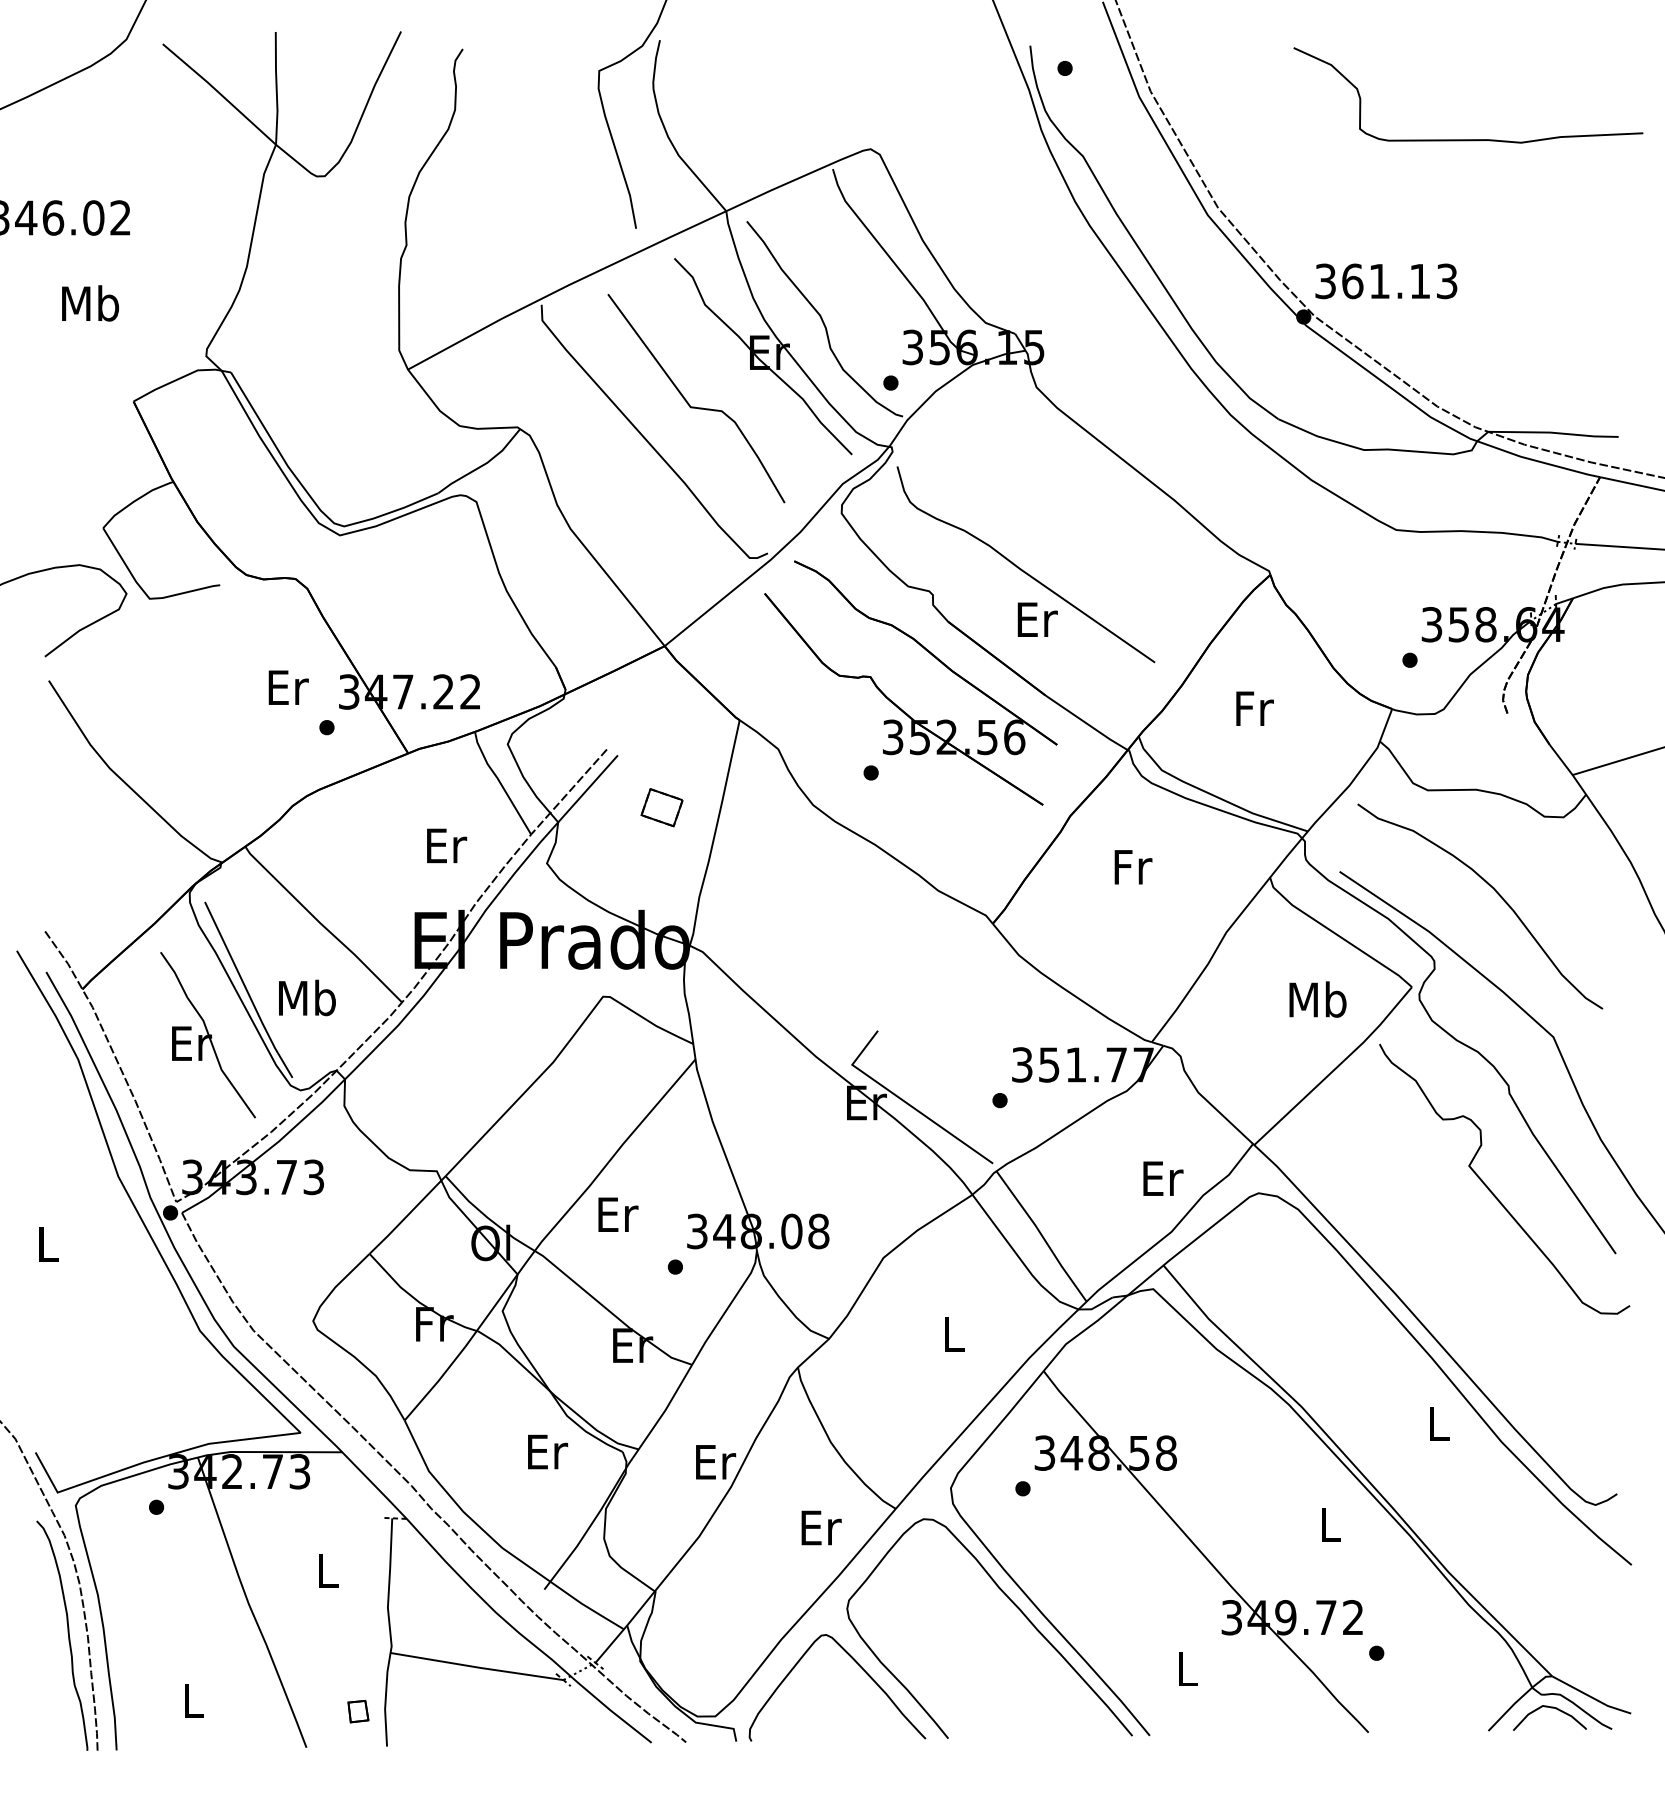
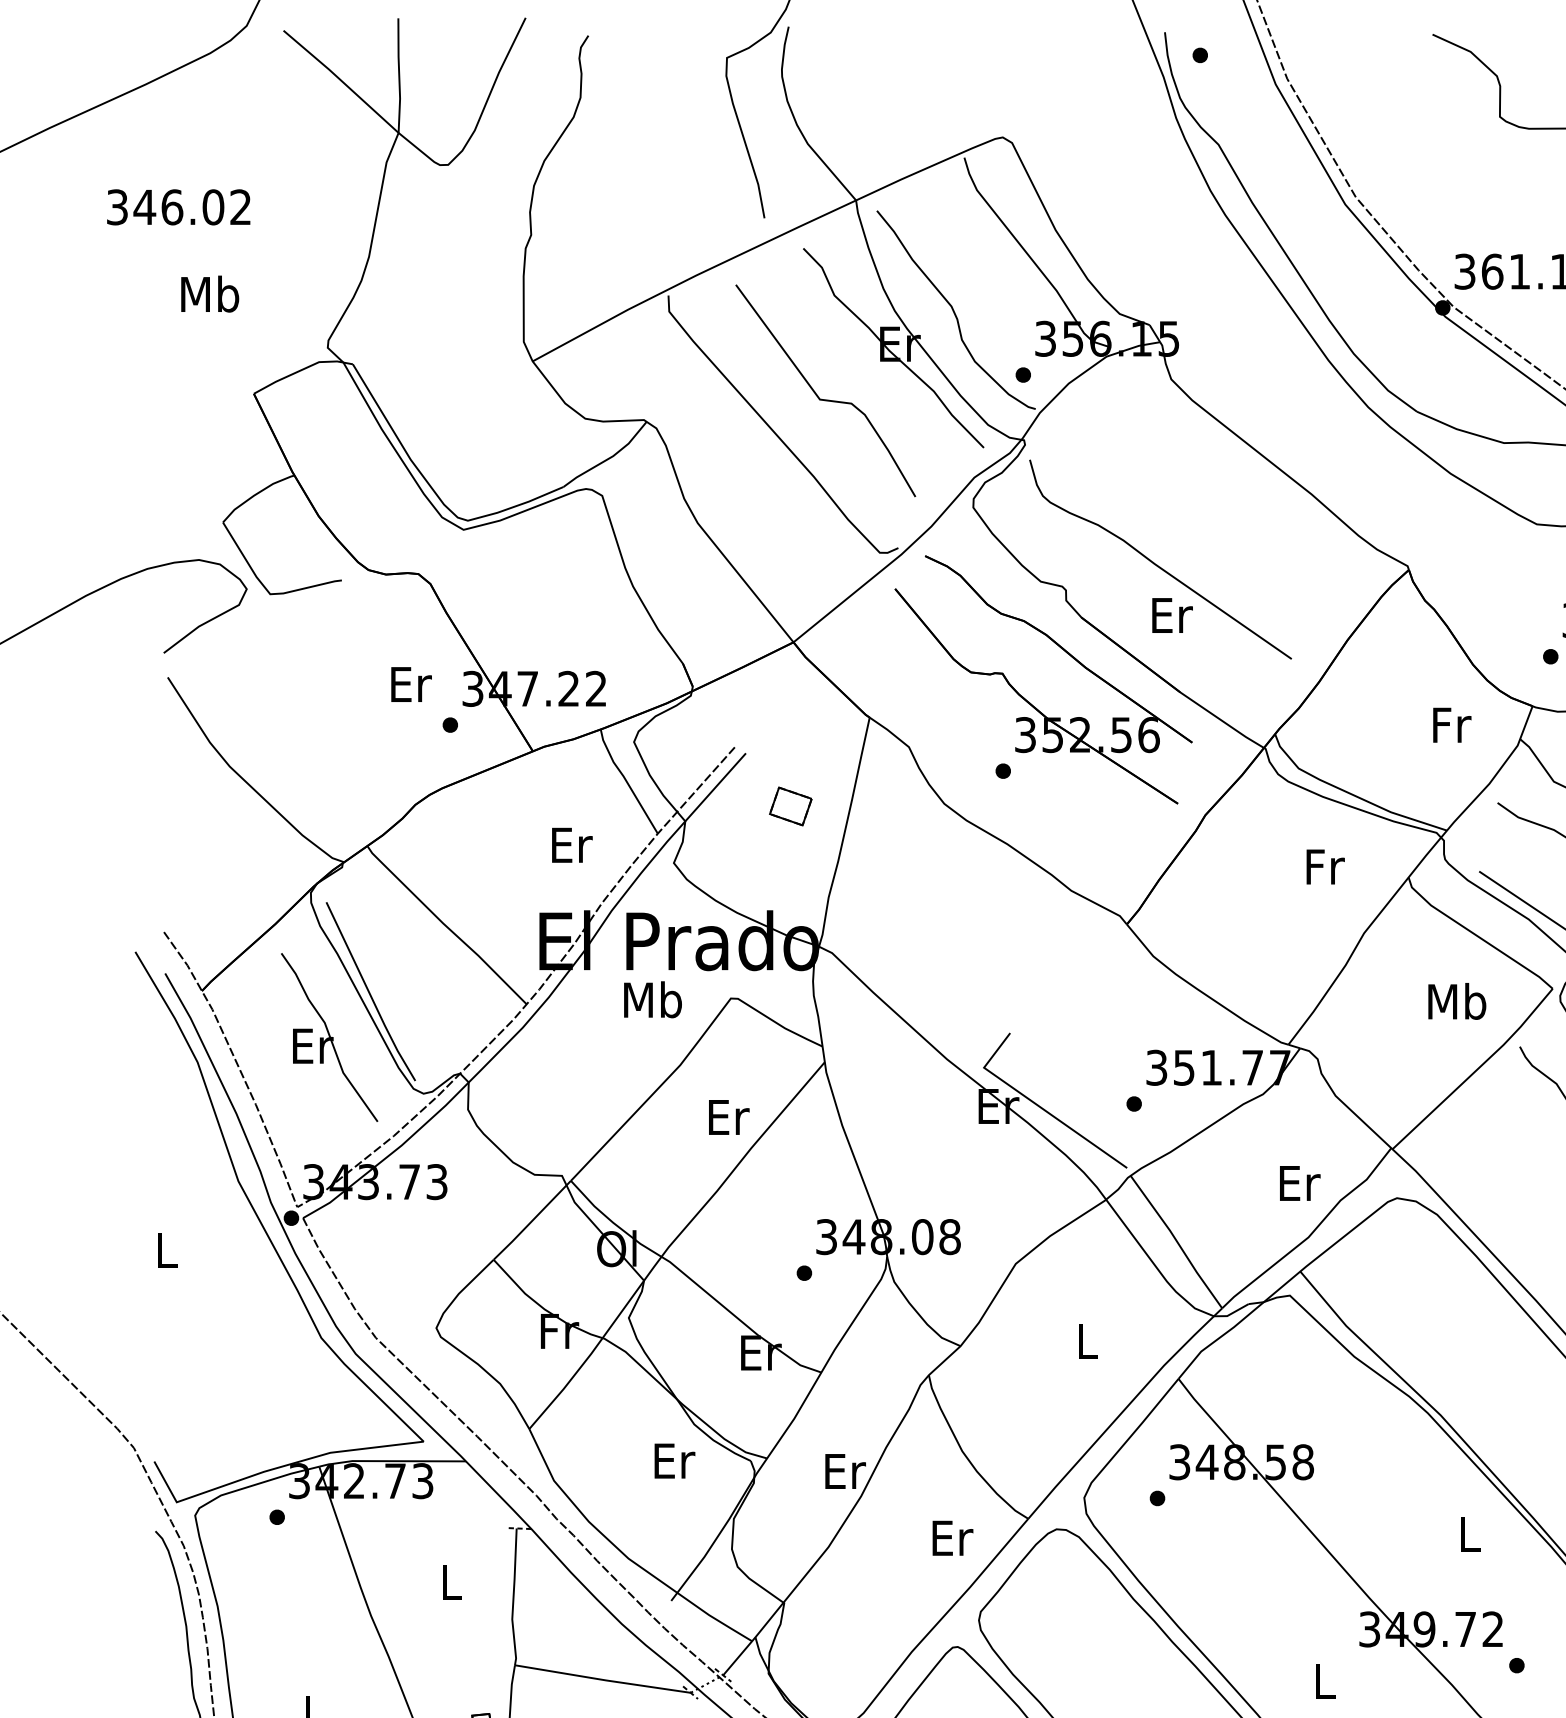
text: (1254, 708) -> (1451, 724), moved
text: (1133, 867) -> (1325, 867), moved
text: (307, 997) -> (653, 999), moved
text: (618, 1214) -> (729, 1117), moved

